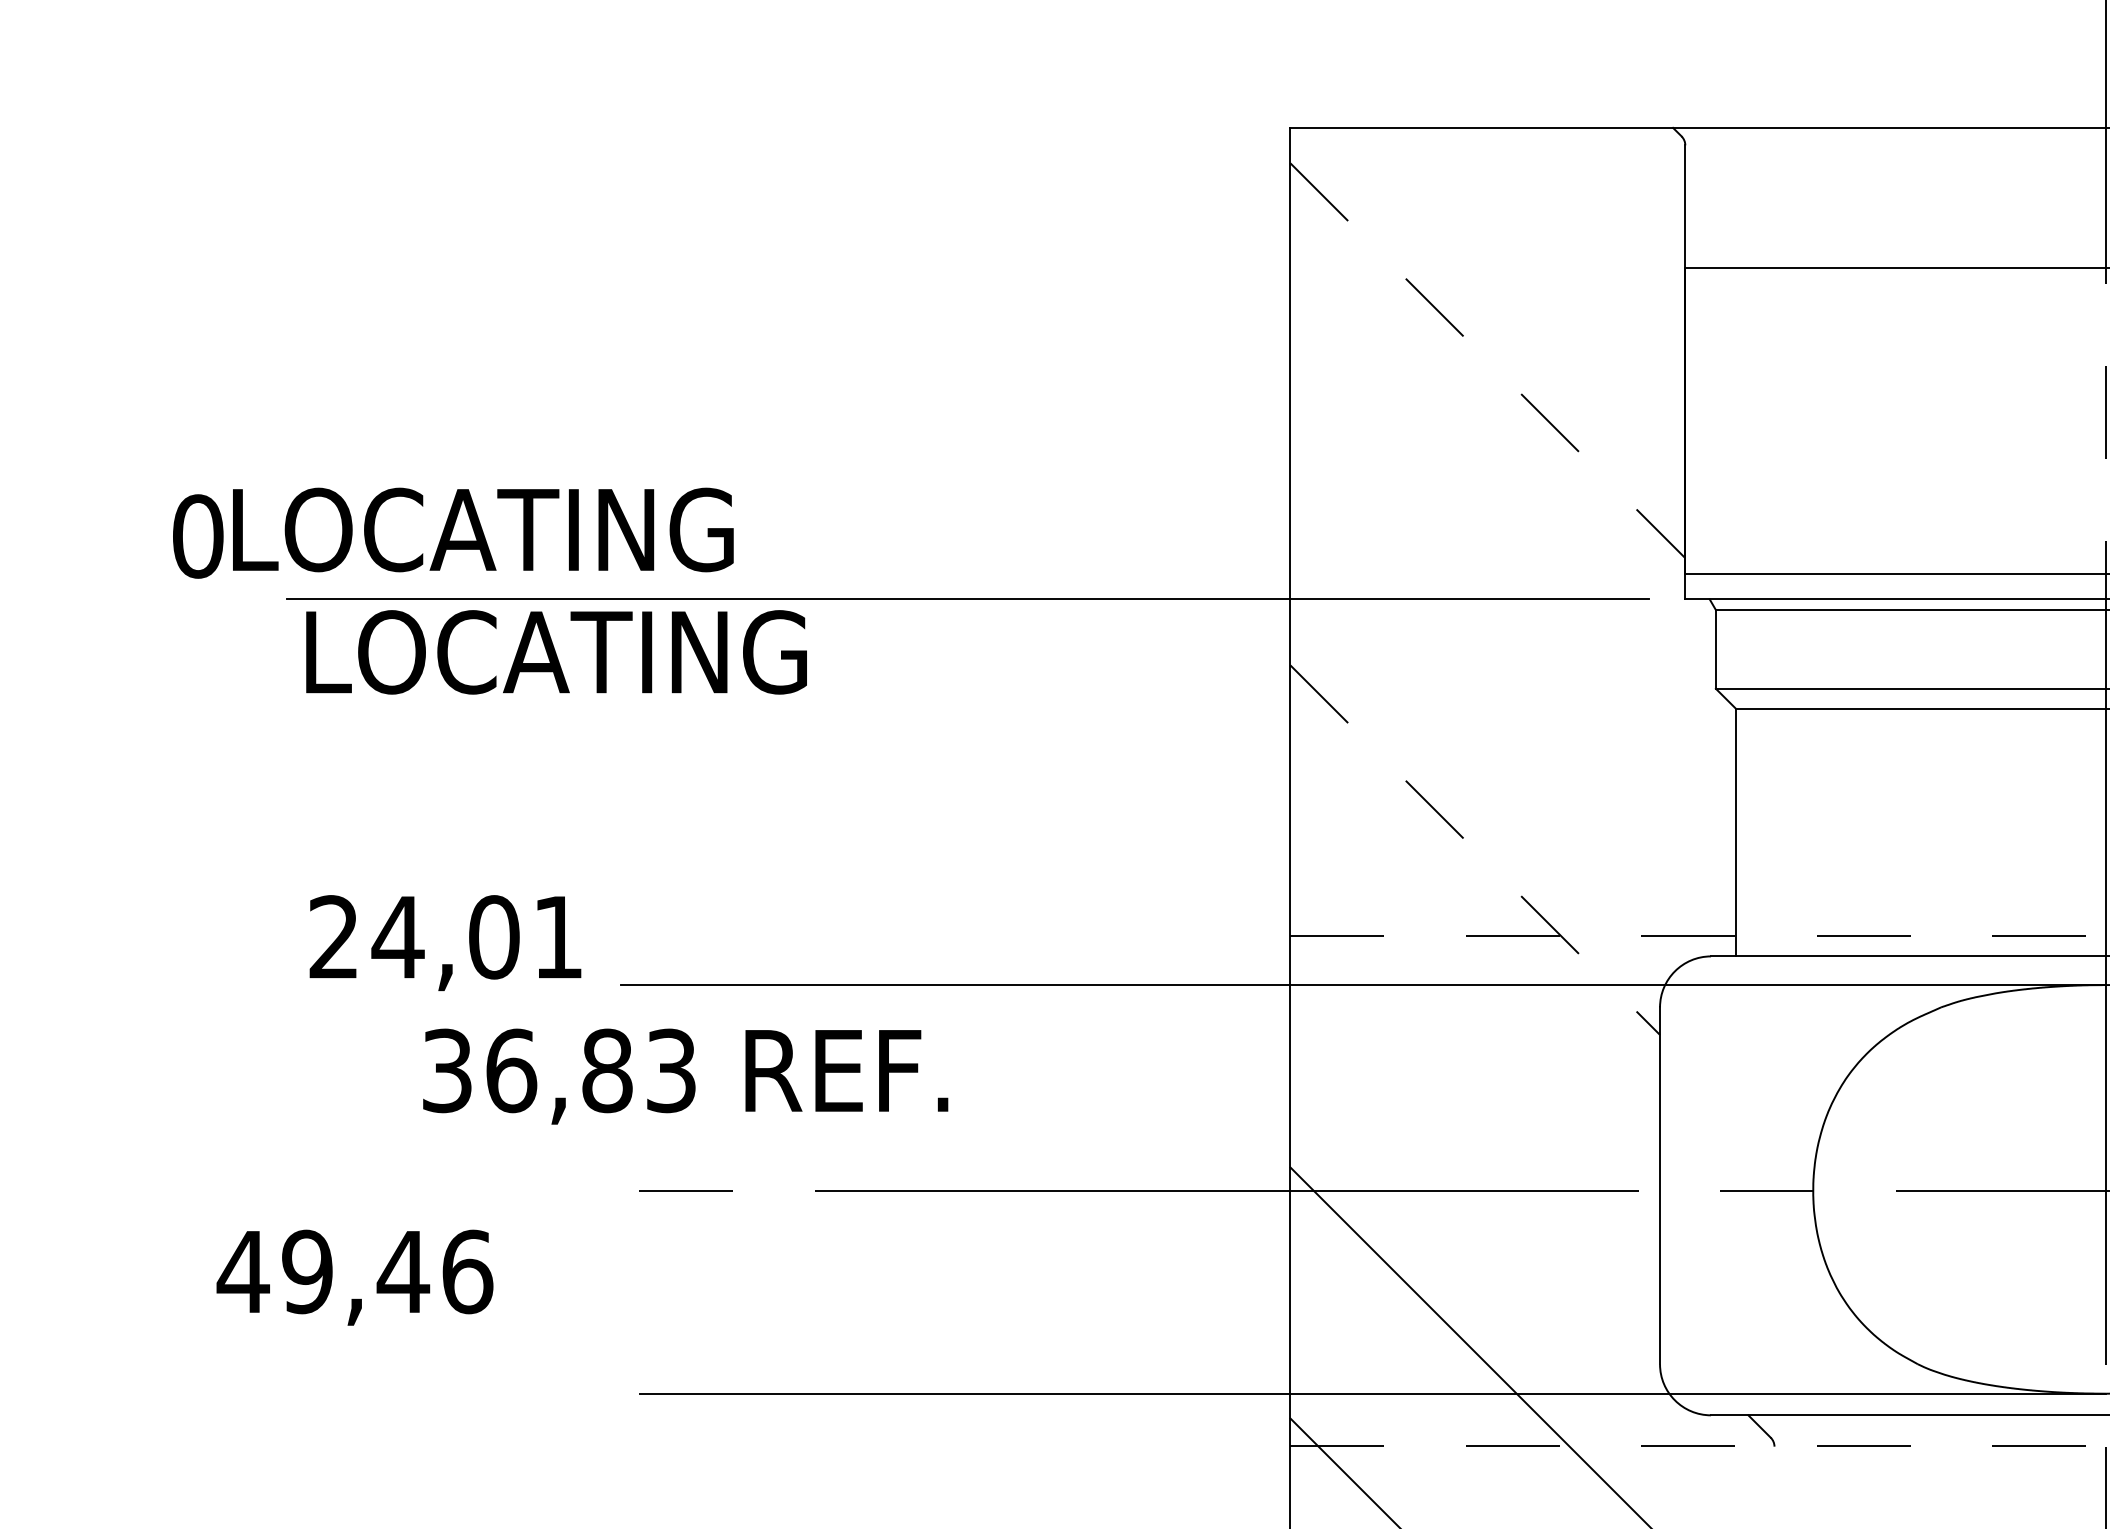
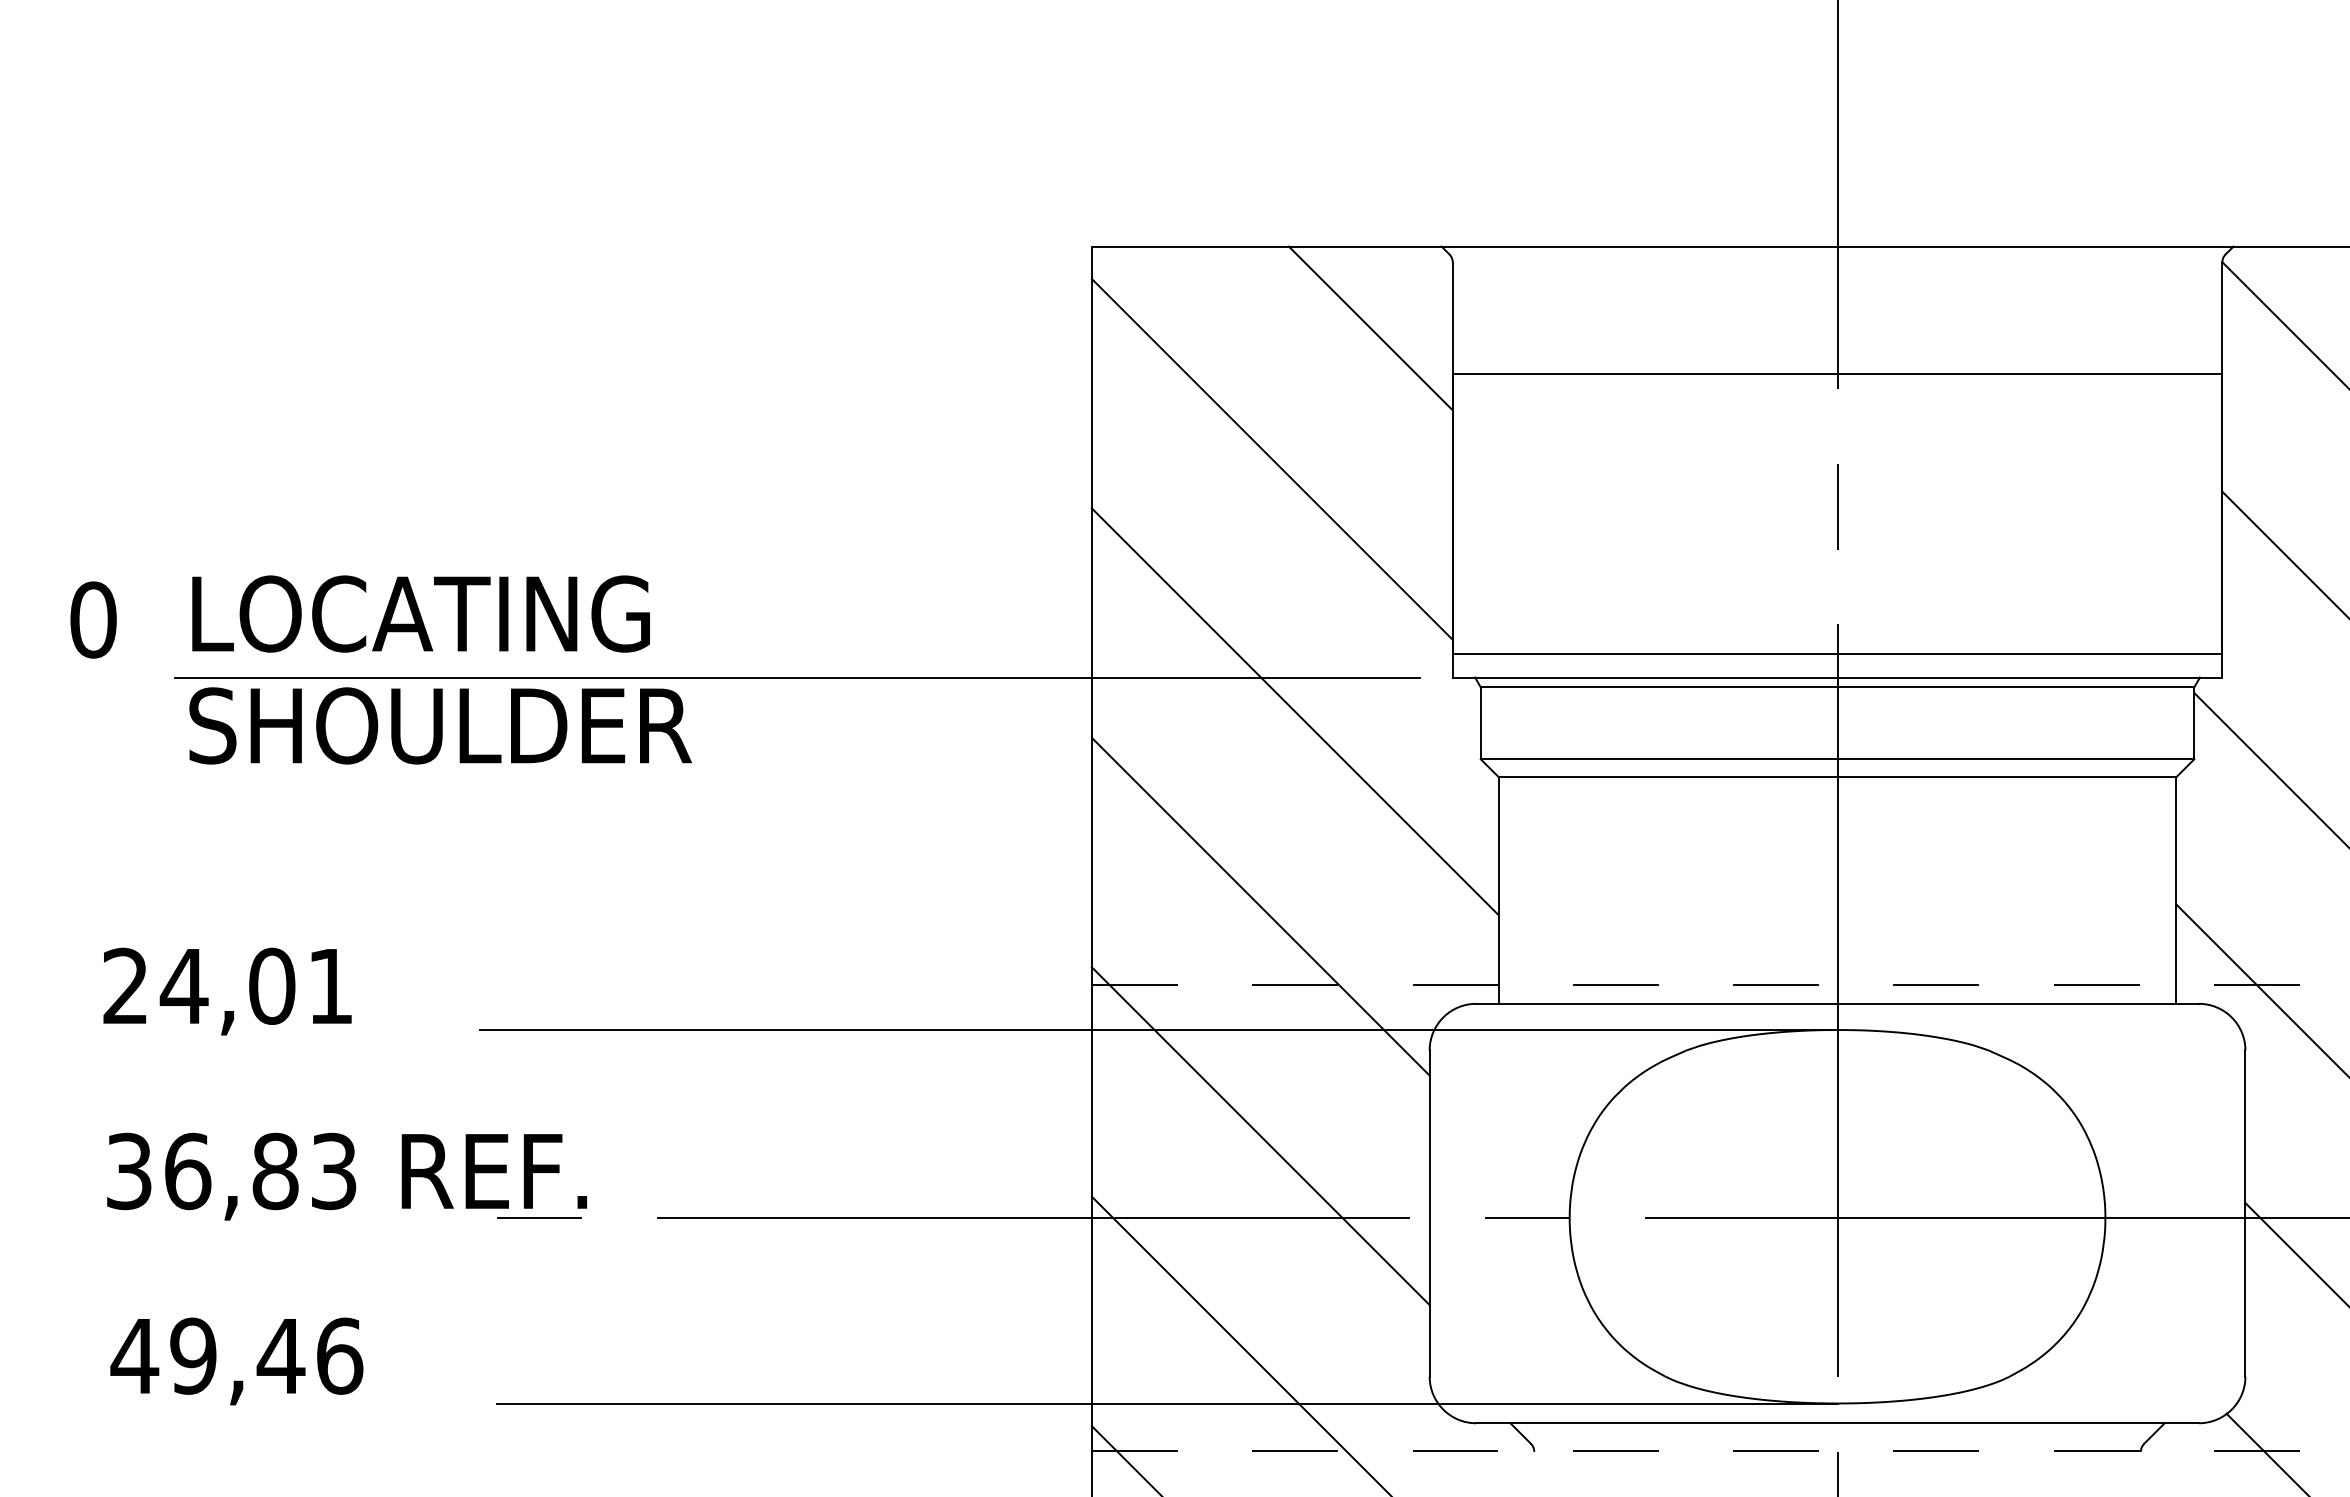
line: (1595, 217) -> (1370, 328), added
line: (1488, 360) -> (1272, 459), dashed -> solid
text: (482, 529) -> (420, 613), moved
line: (1512, 636) -> (1294, 711), added
text: (577, 651) -> (440, 725), LOCATING -> SHOULDER
line: (1474, 849) -> (1260, 906), dashed -> solid
text: (445, 942) -> (227, 991), moved
text: (685, 1076) -> (346, 1176), moved
line: (1474, 1101) -> (1260, 1136), added
text: (354, 1277) -> (236, 1361), moved

